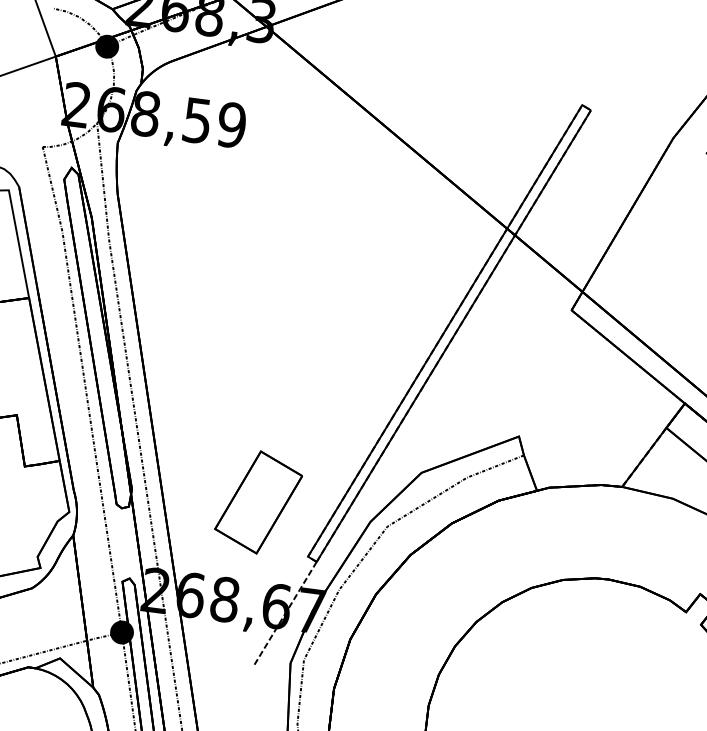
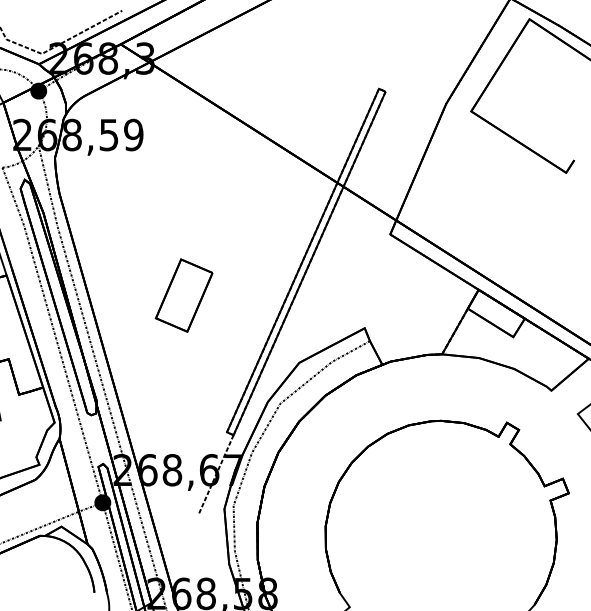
part: (257, 502) -> (183, 295), moved

